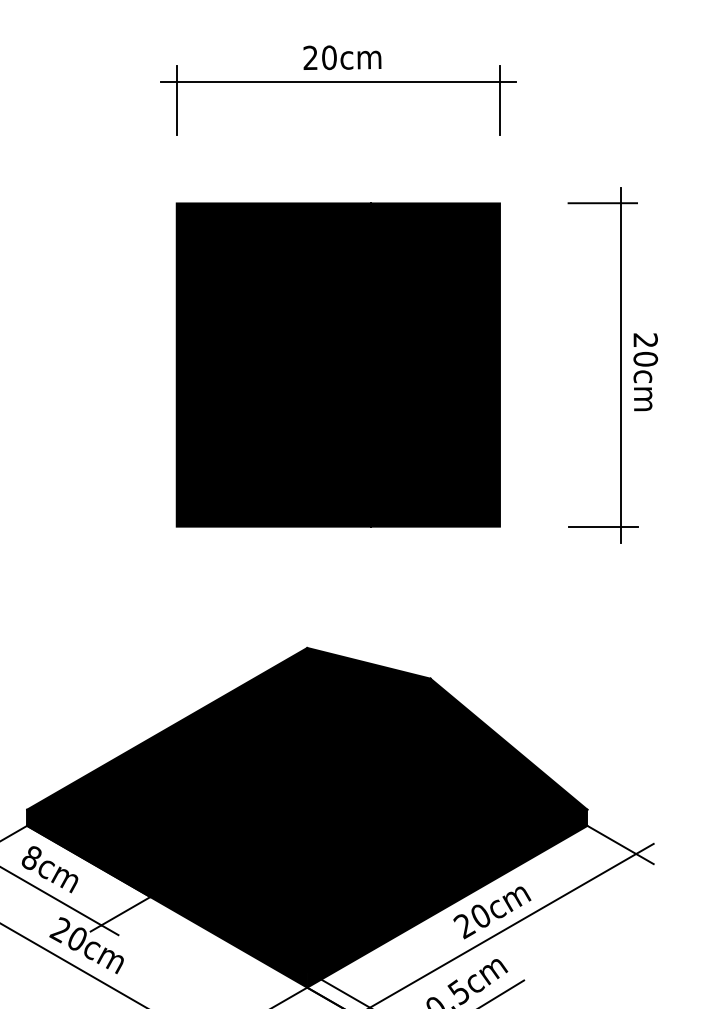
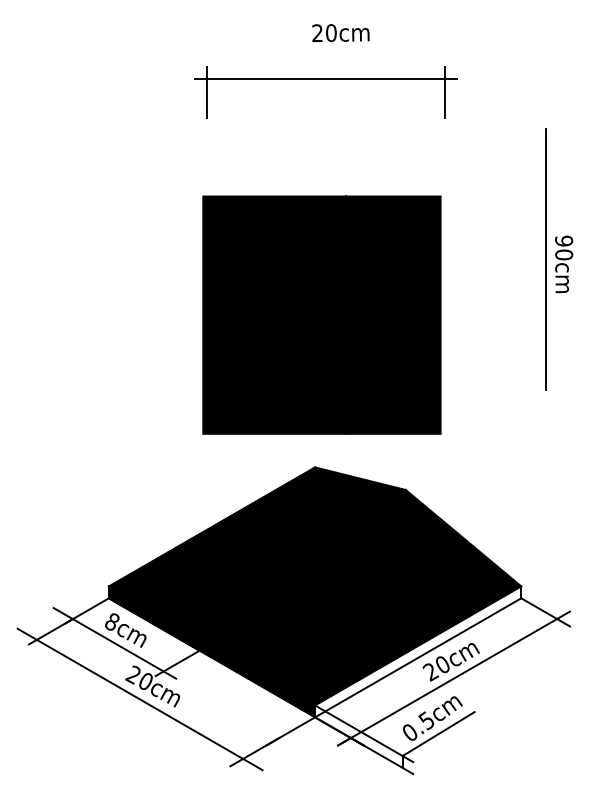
part: (337, 82) -> (325, 79), moved
line: (602, 203) -> (532, 140), removed
text: (644, 339) -> (563, 240), 20cm -> 90cm
part: (337, 364) -> (321, 314), moved
line: (602, 527) -> (532, 378), removed
fill: (447, 898) -> (418, 651), removed

